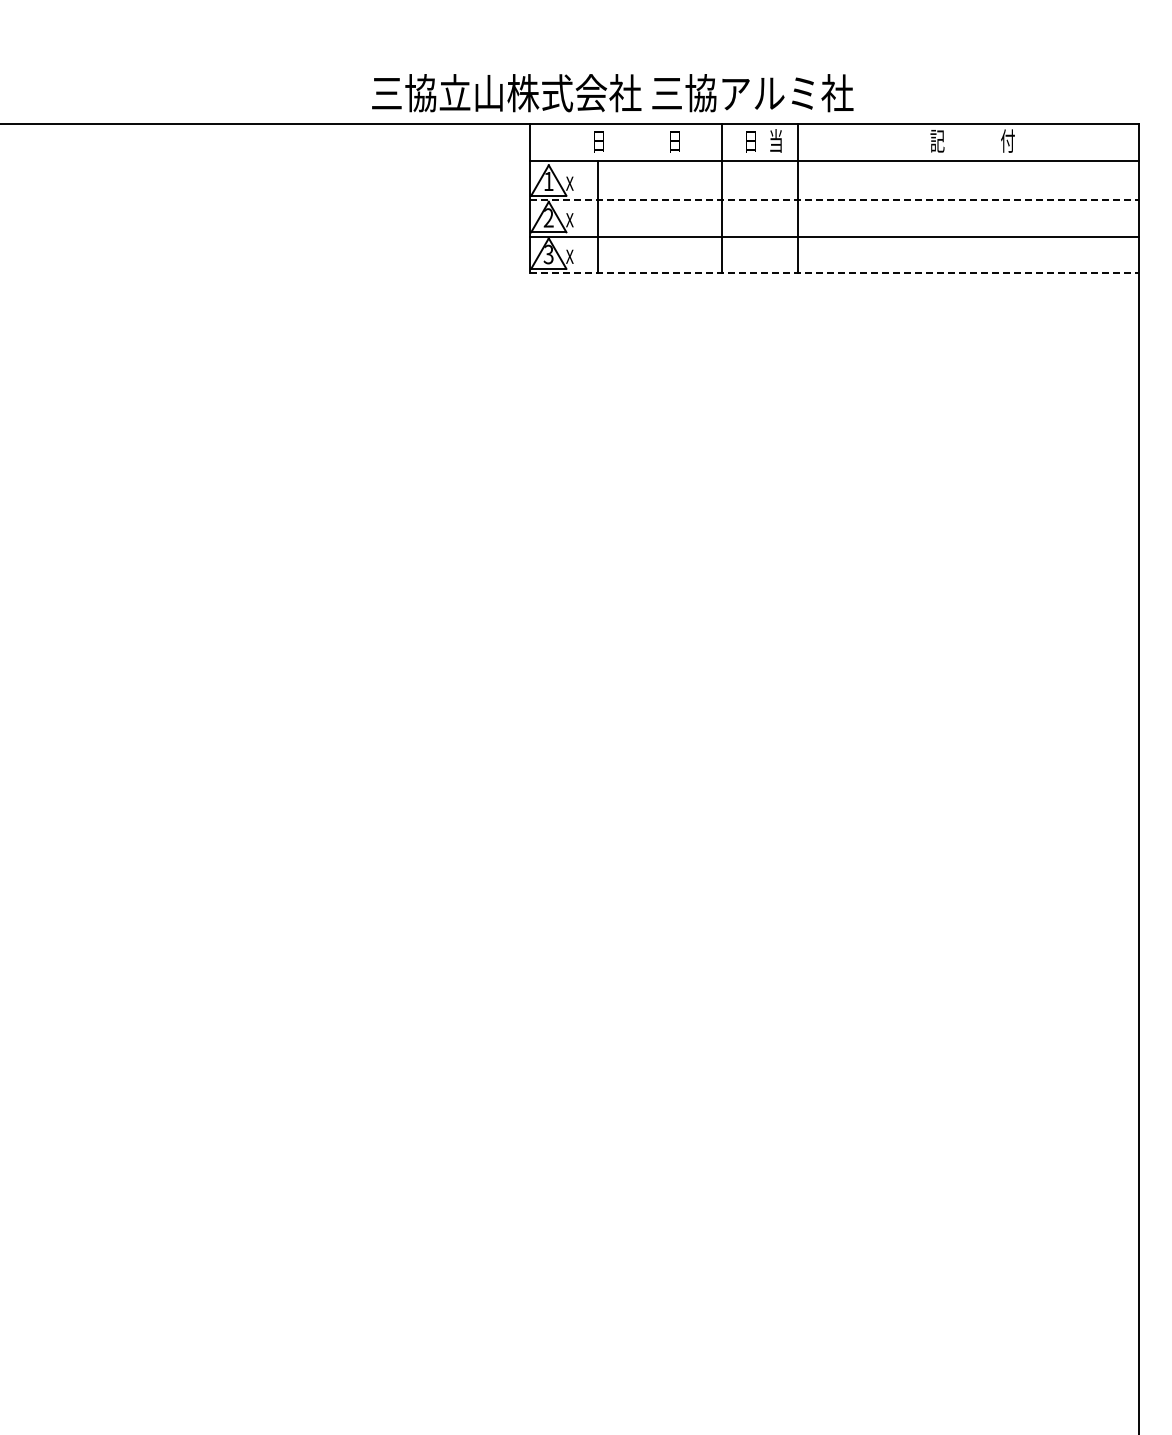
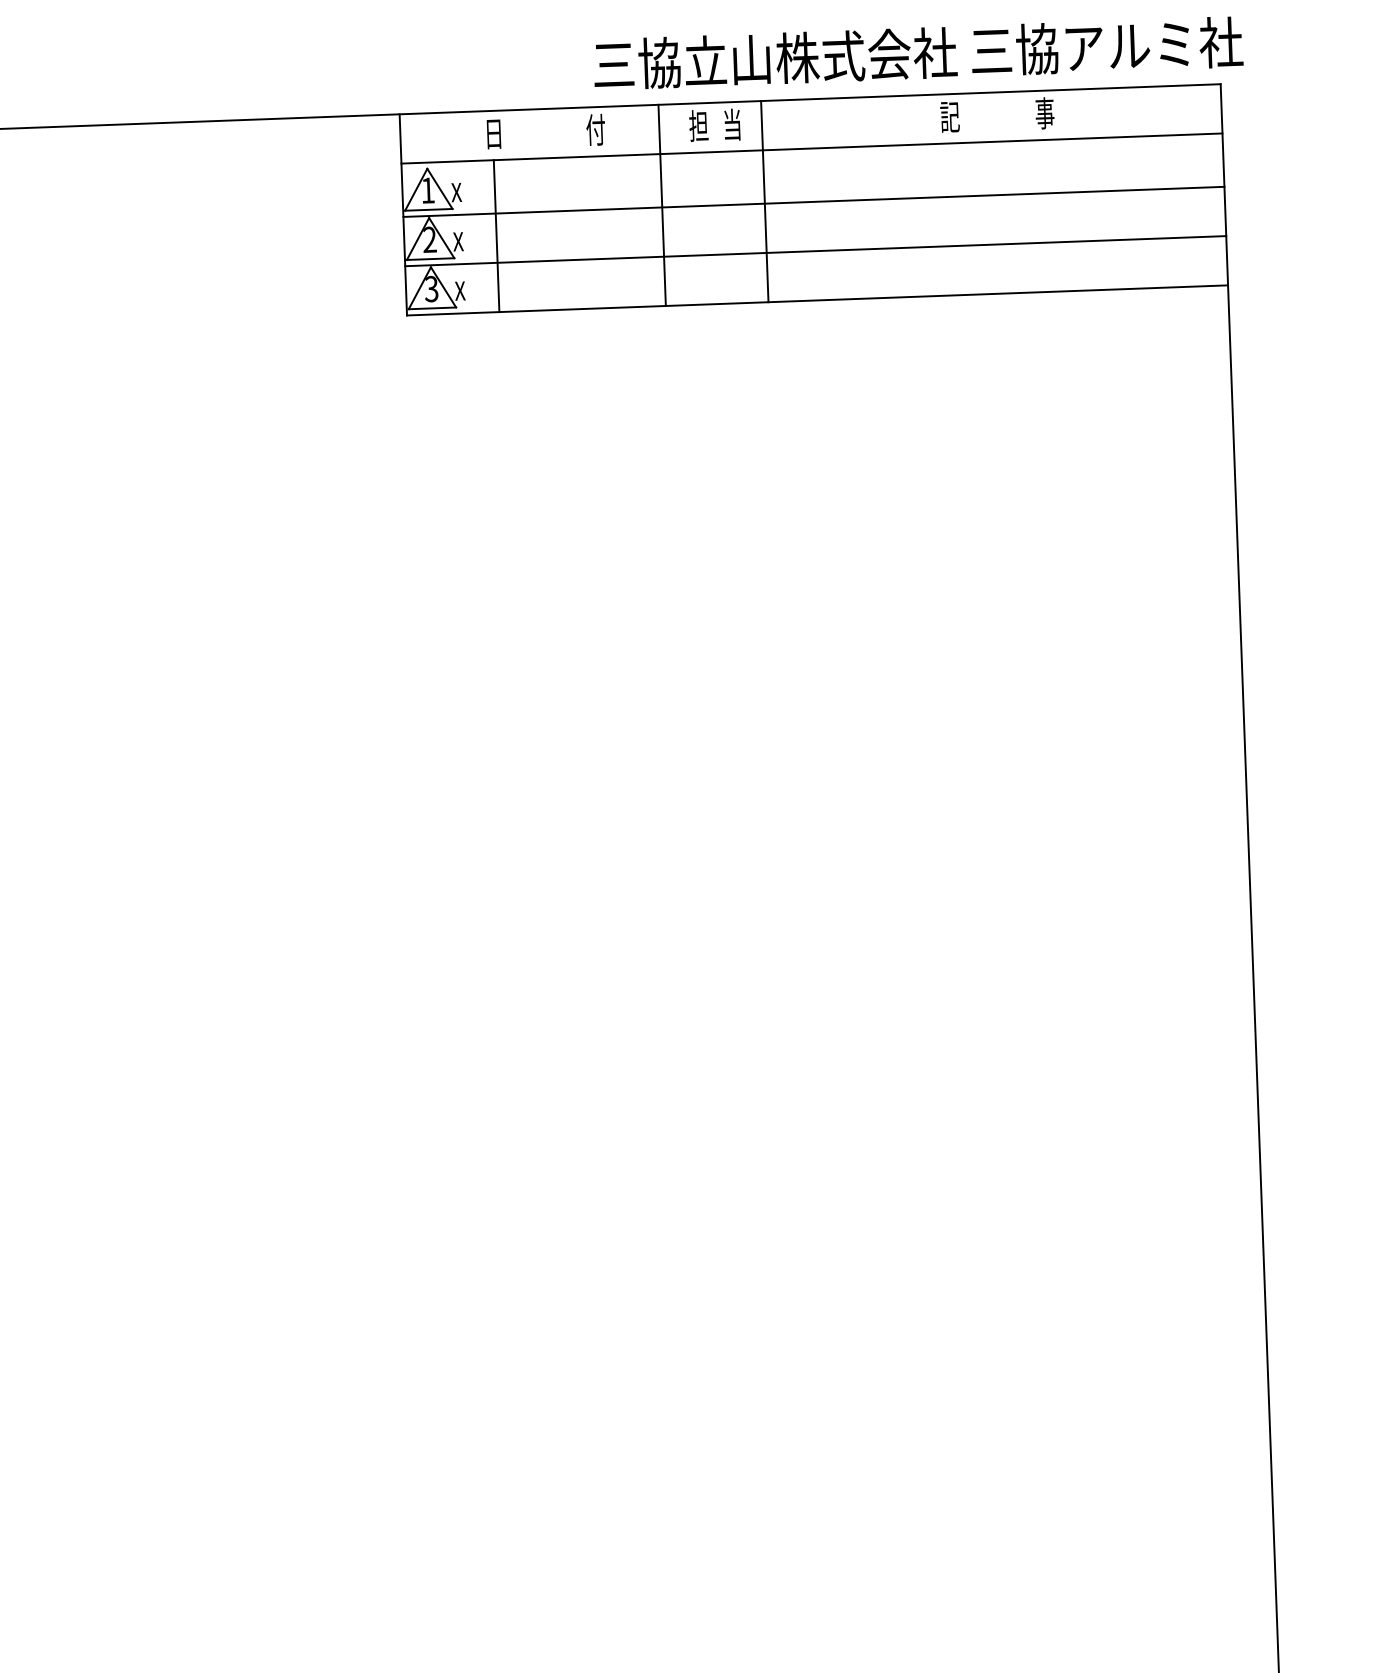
text: (612, 93) -> (917, 53), moved
text: (674, 140) -> (595, 129), 日 -> 付
text: (751, 140) -> (699, 125), 日 -> 担
text: (1007, 140) -> (1044, 112), 付 -> 事
line: (834, 200) -> (814, 202), dashed -> solid
line: (834, 273) -> (817, 300), dashed -> solid

